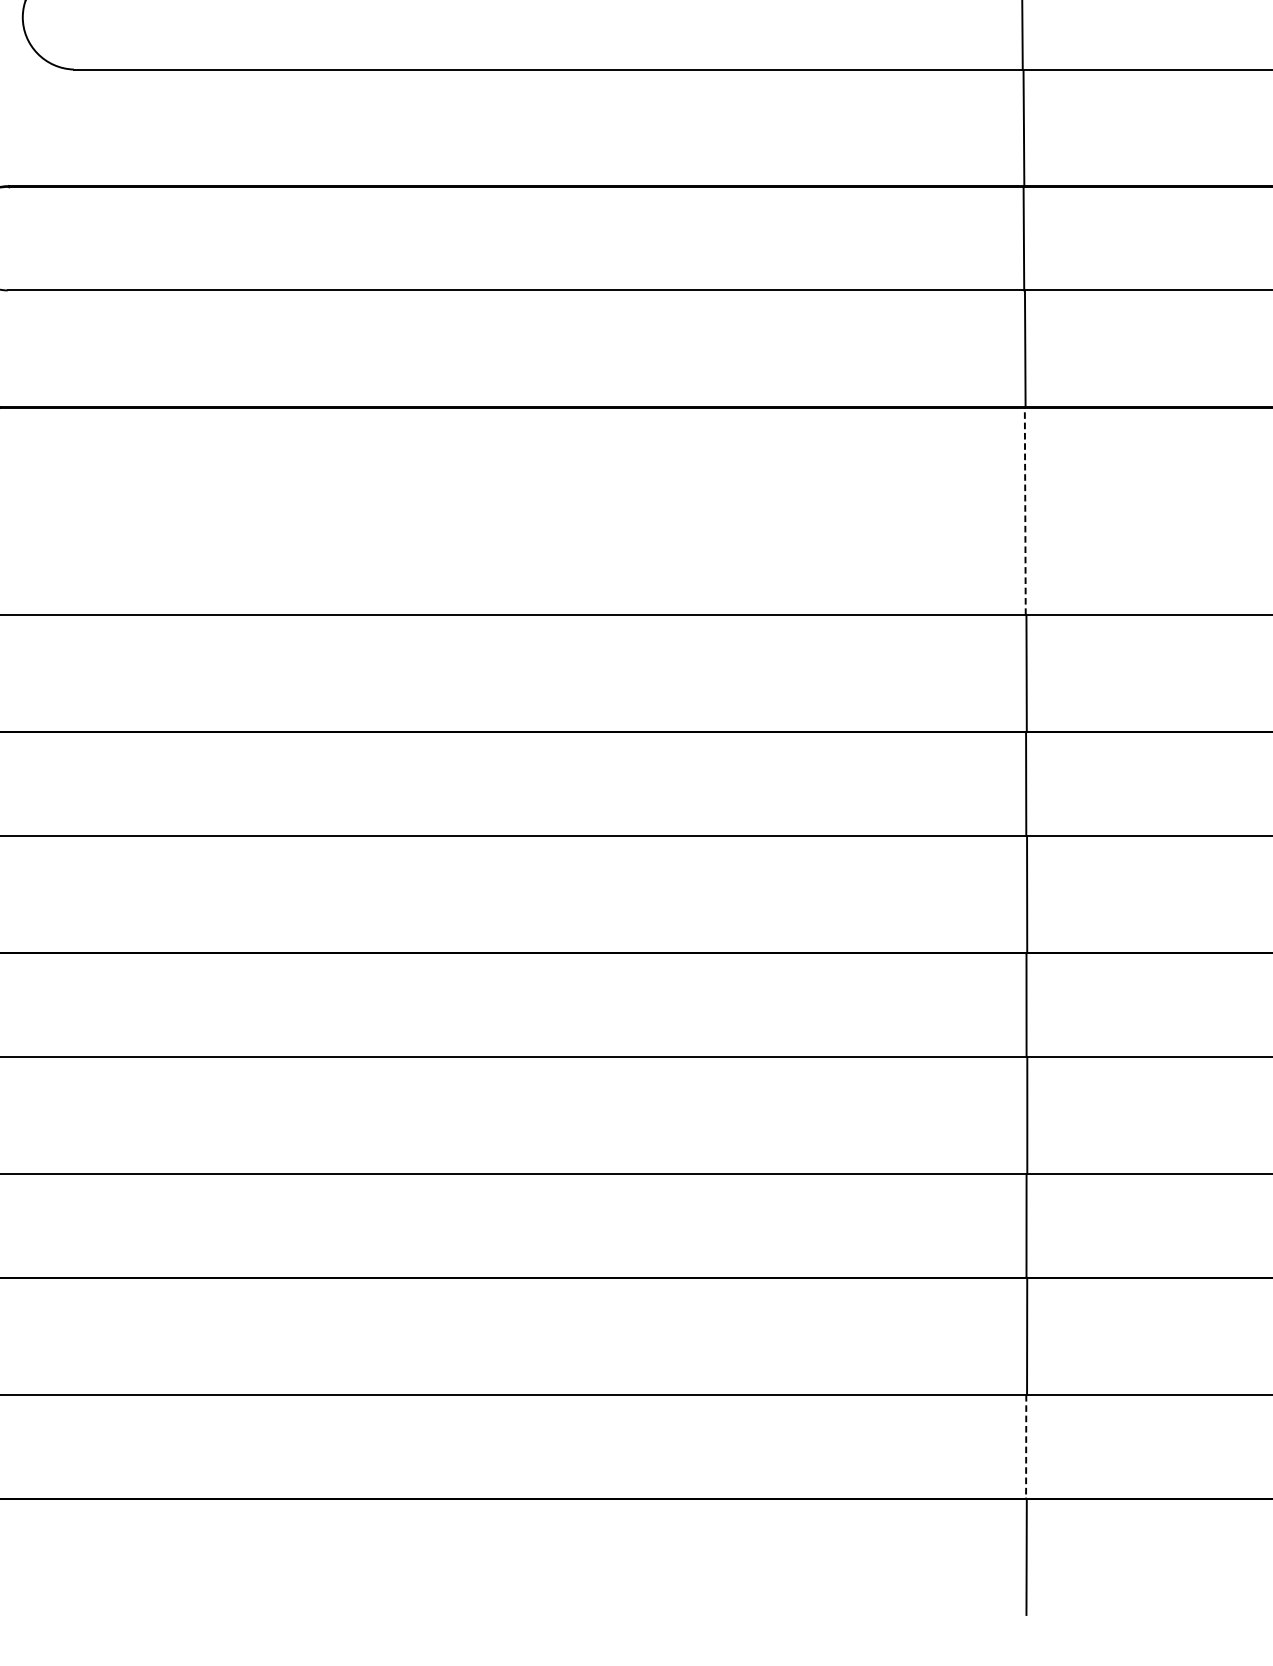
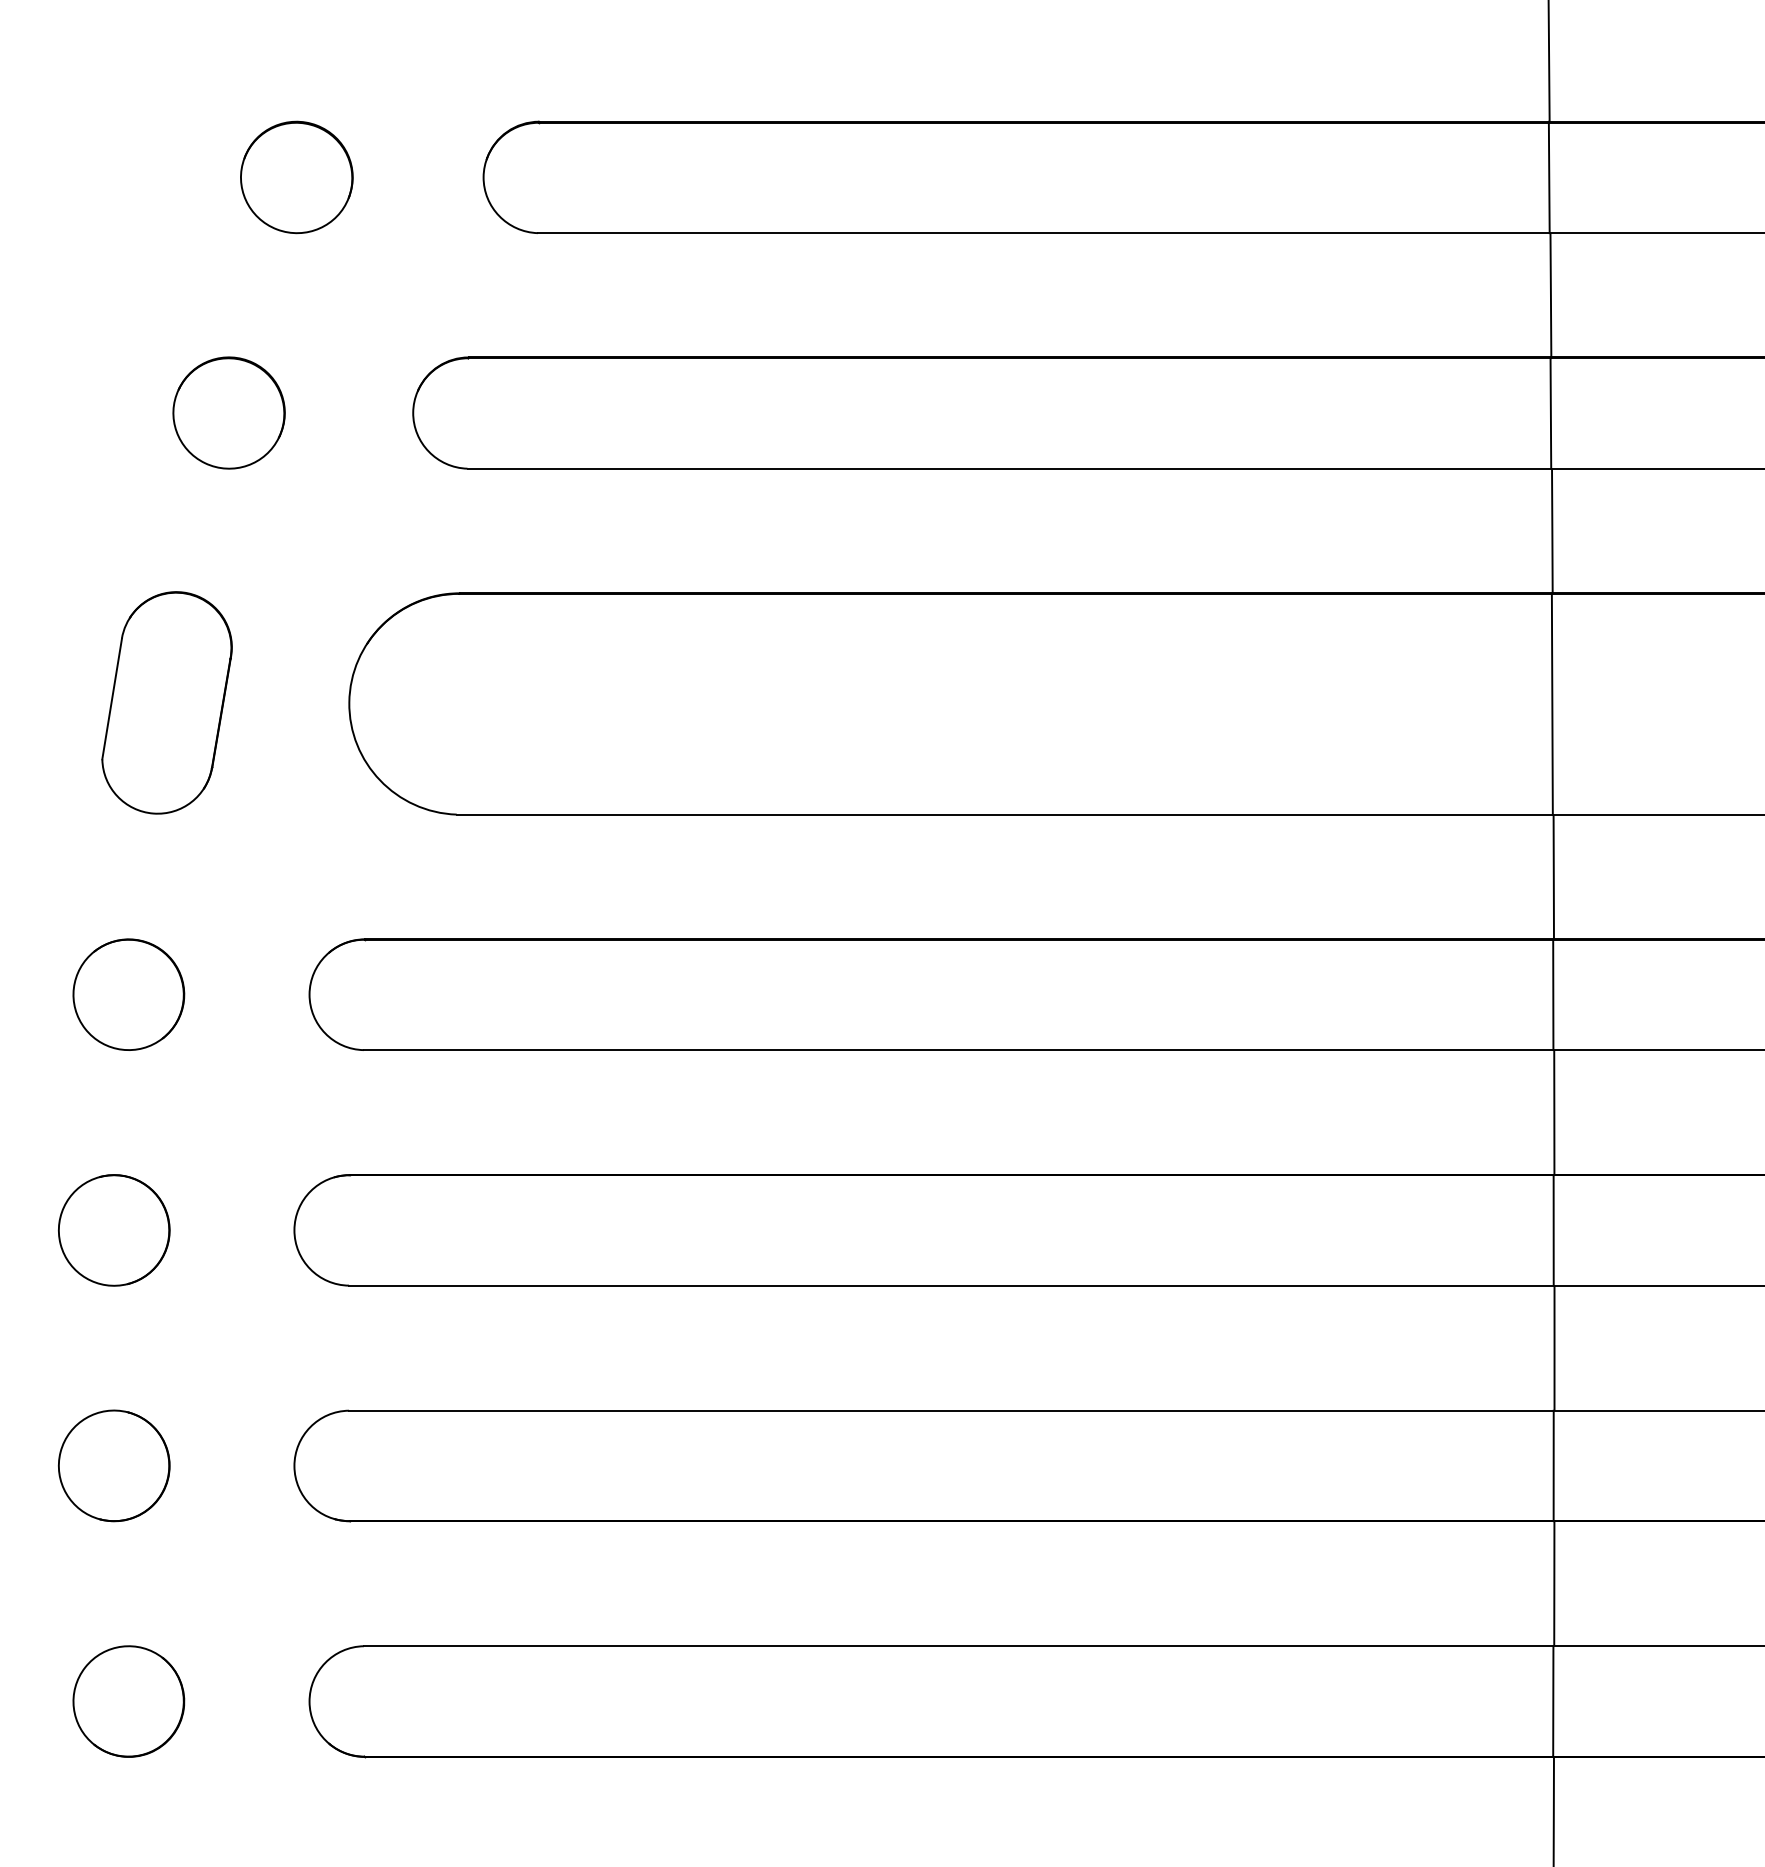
line: (1025, 510) -> (1552, 703), dashed -> solid
line: (1026, 1446) -> (1553, 1701), dashed -> solid

